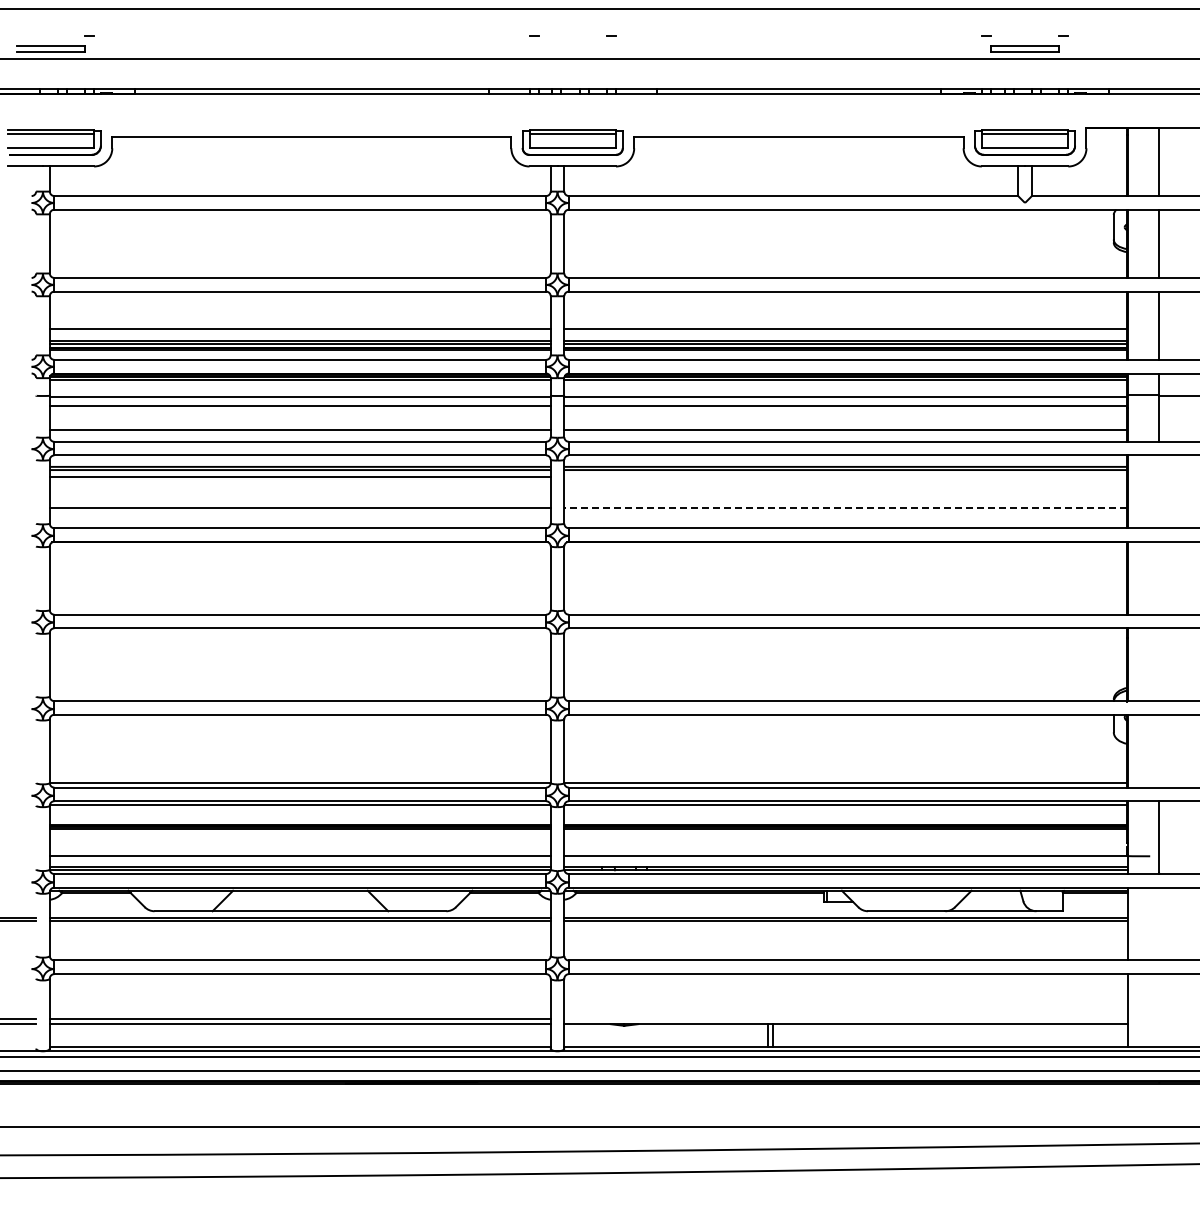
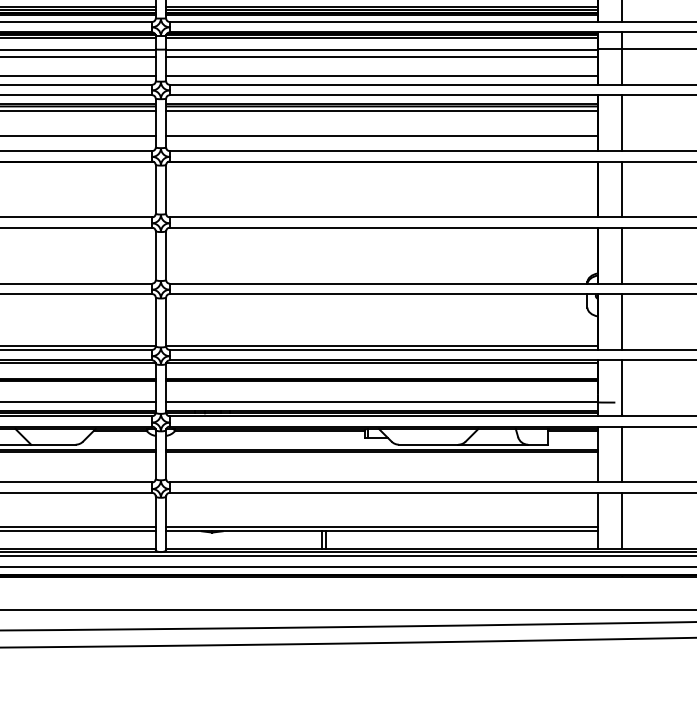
line: (845, 476) -> (381, 111), added
line: (1159, 491) -> (622, 122), added
line: (845, 508) -> (381, 135), dashed -> solid
line: (1159, 577) -> (622, 188), added
line: (1159, 664) -> (622, 255), added
line: (1159, 750) -> (622, 321), added
line: (1159, 923) -> (622, 454), added
line: (1159, 1010) -> (622, 520), added
line: (845, 1018) -> (381, 526), added

